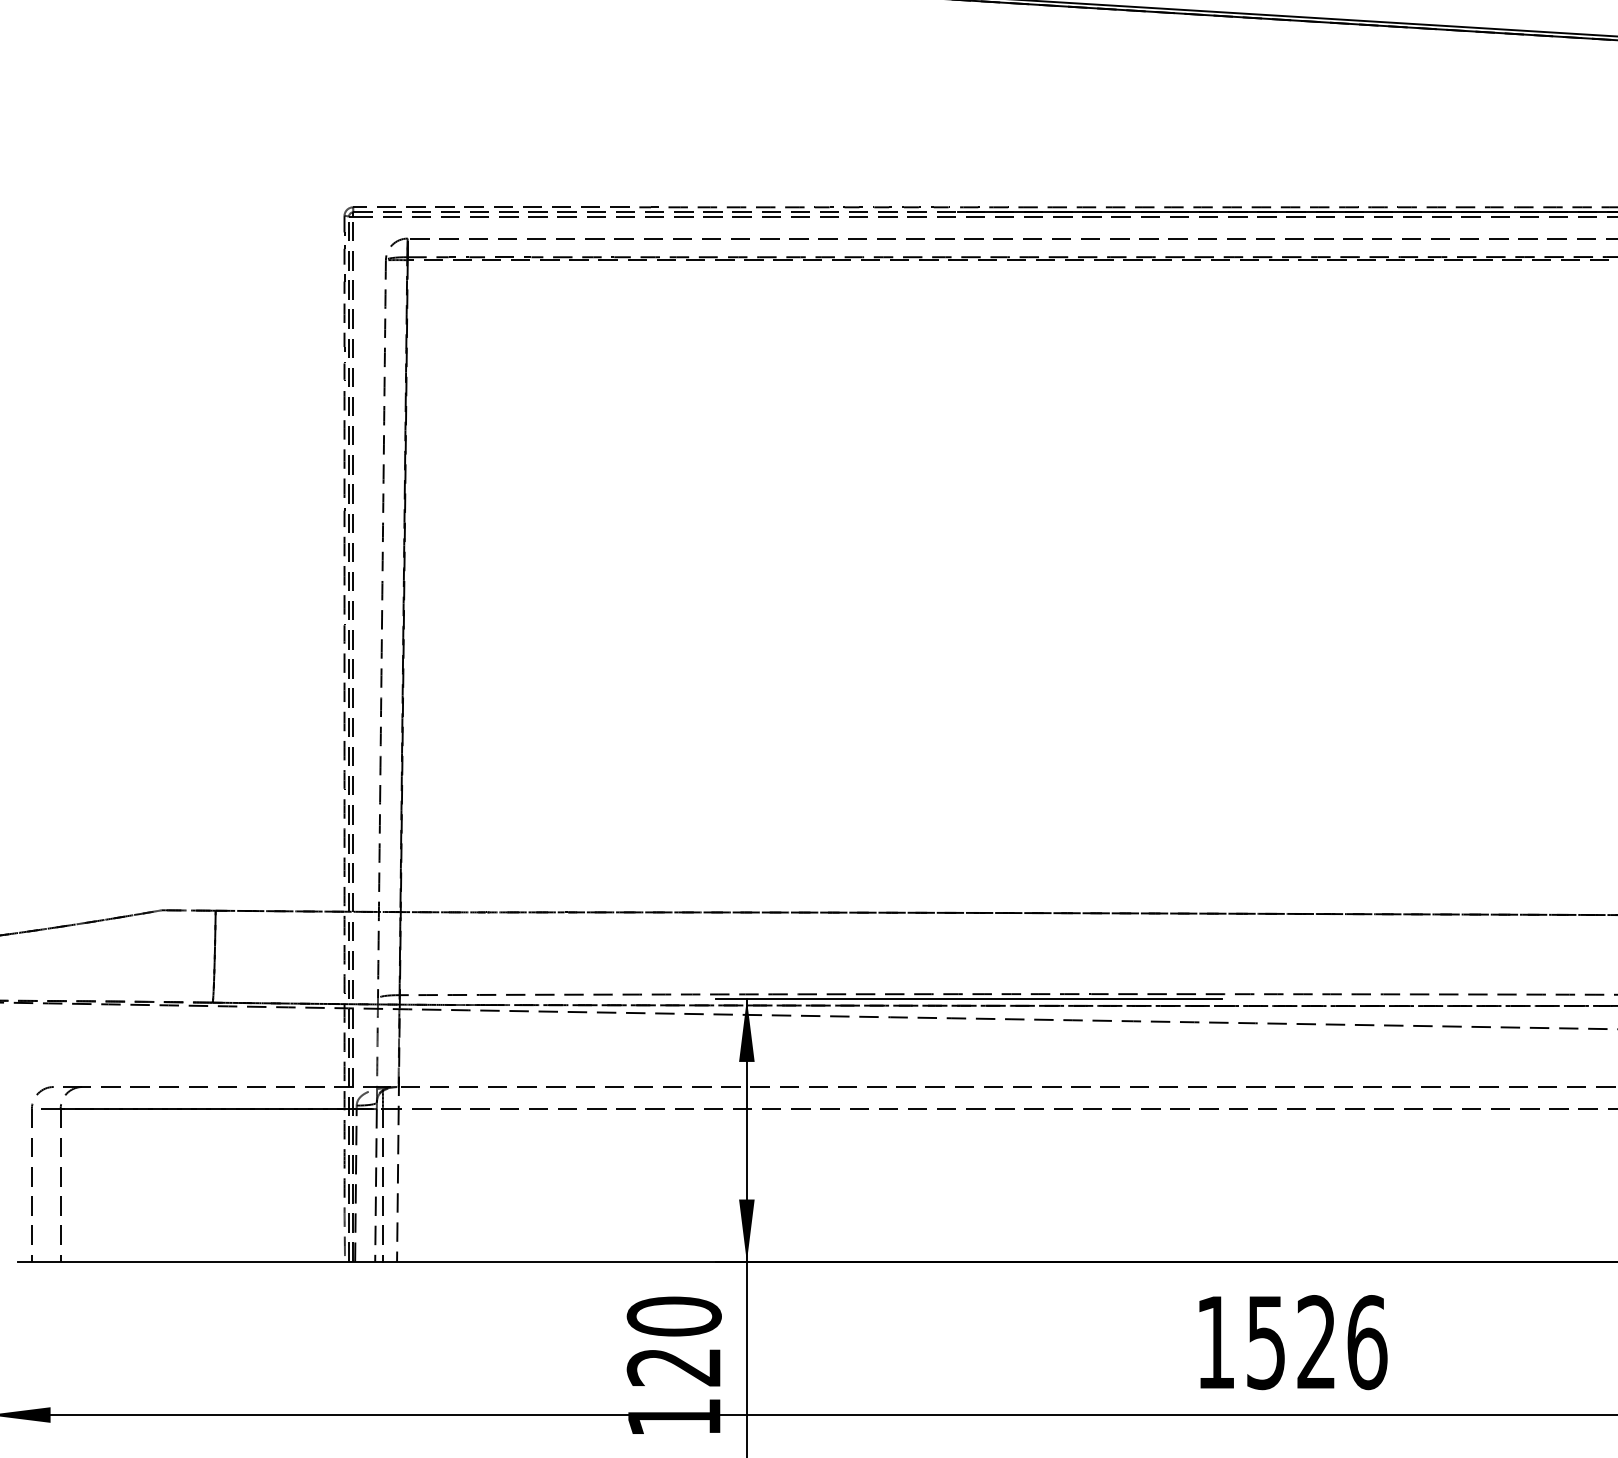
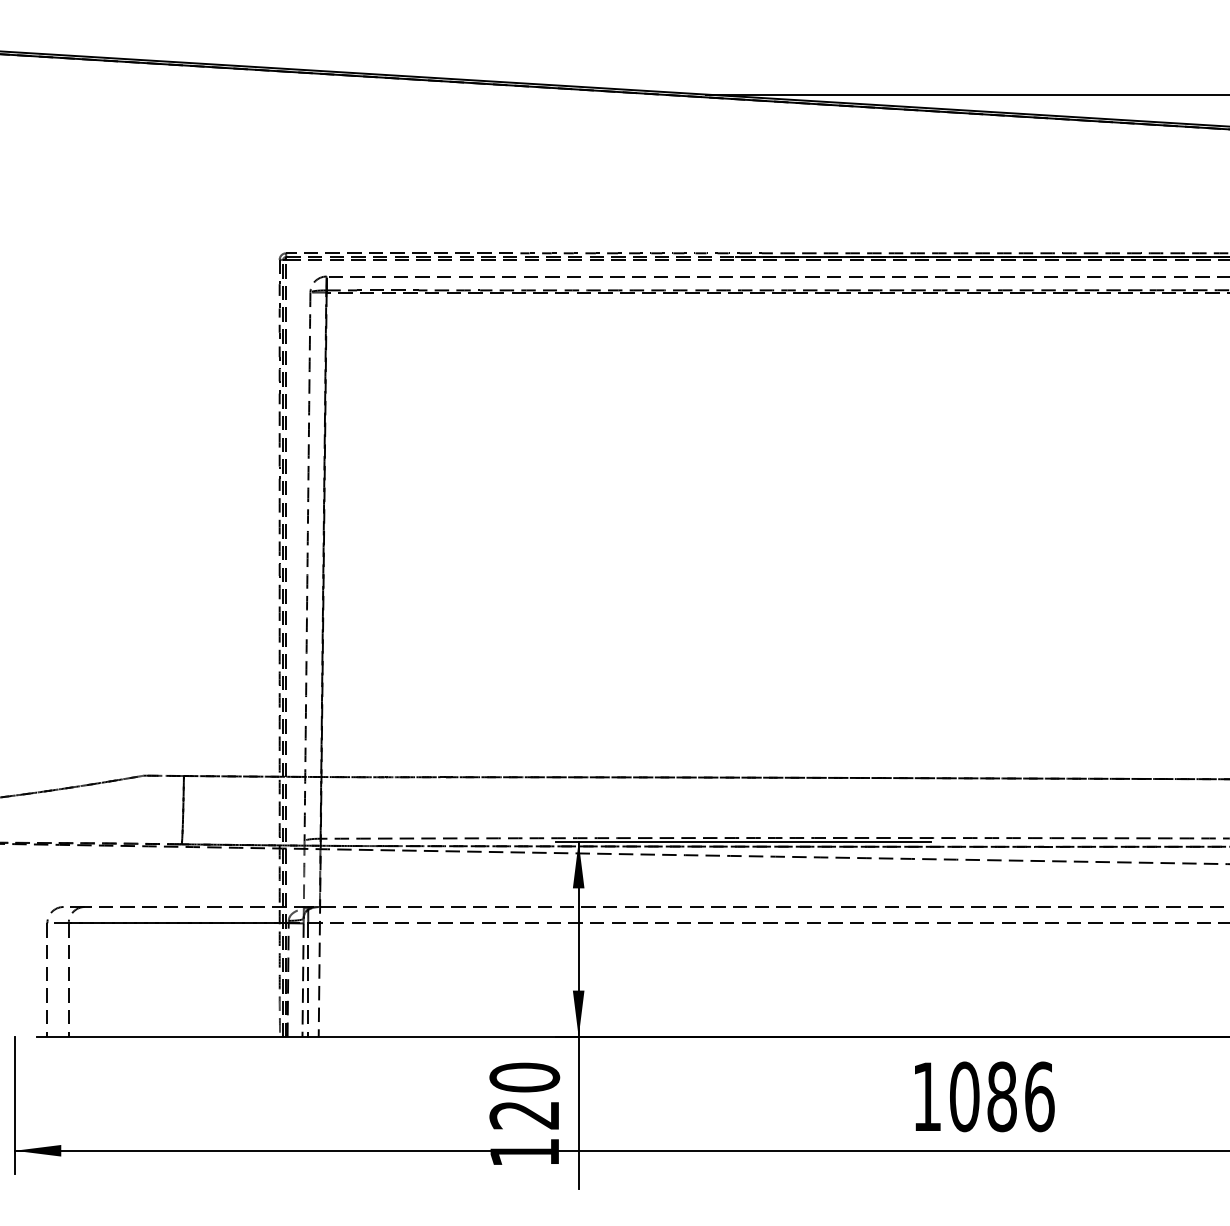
text: (1291, 1342) -> (983, 1096), 1526 -> 1086

